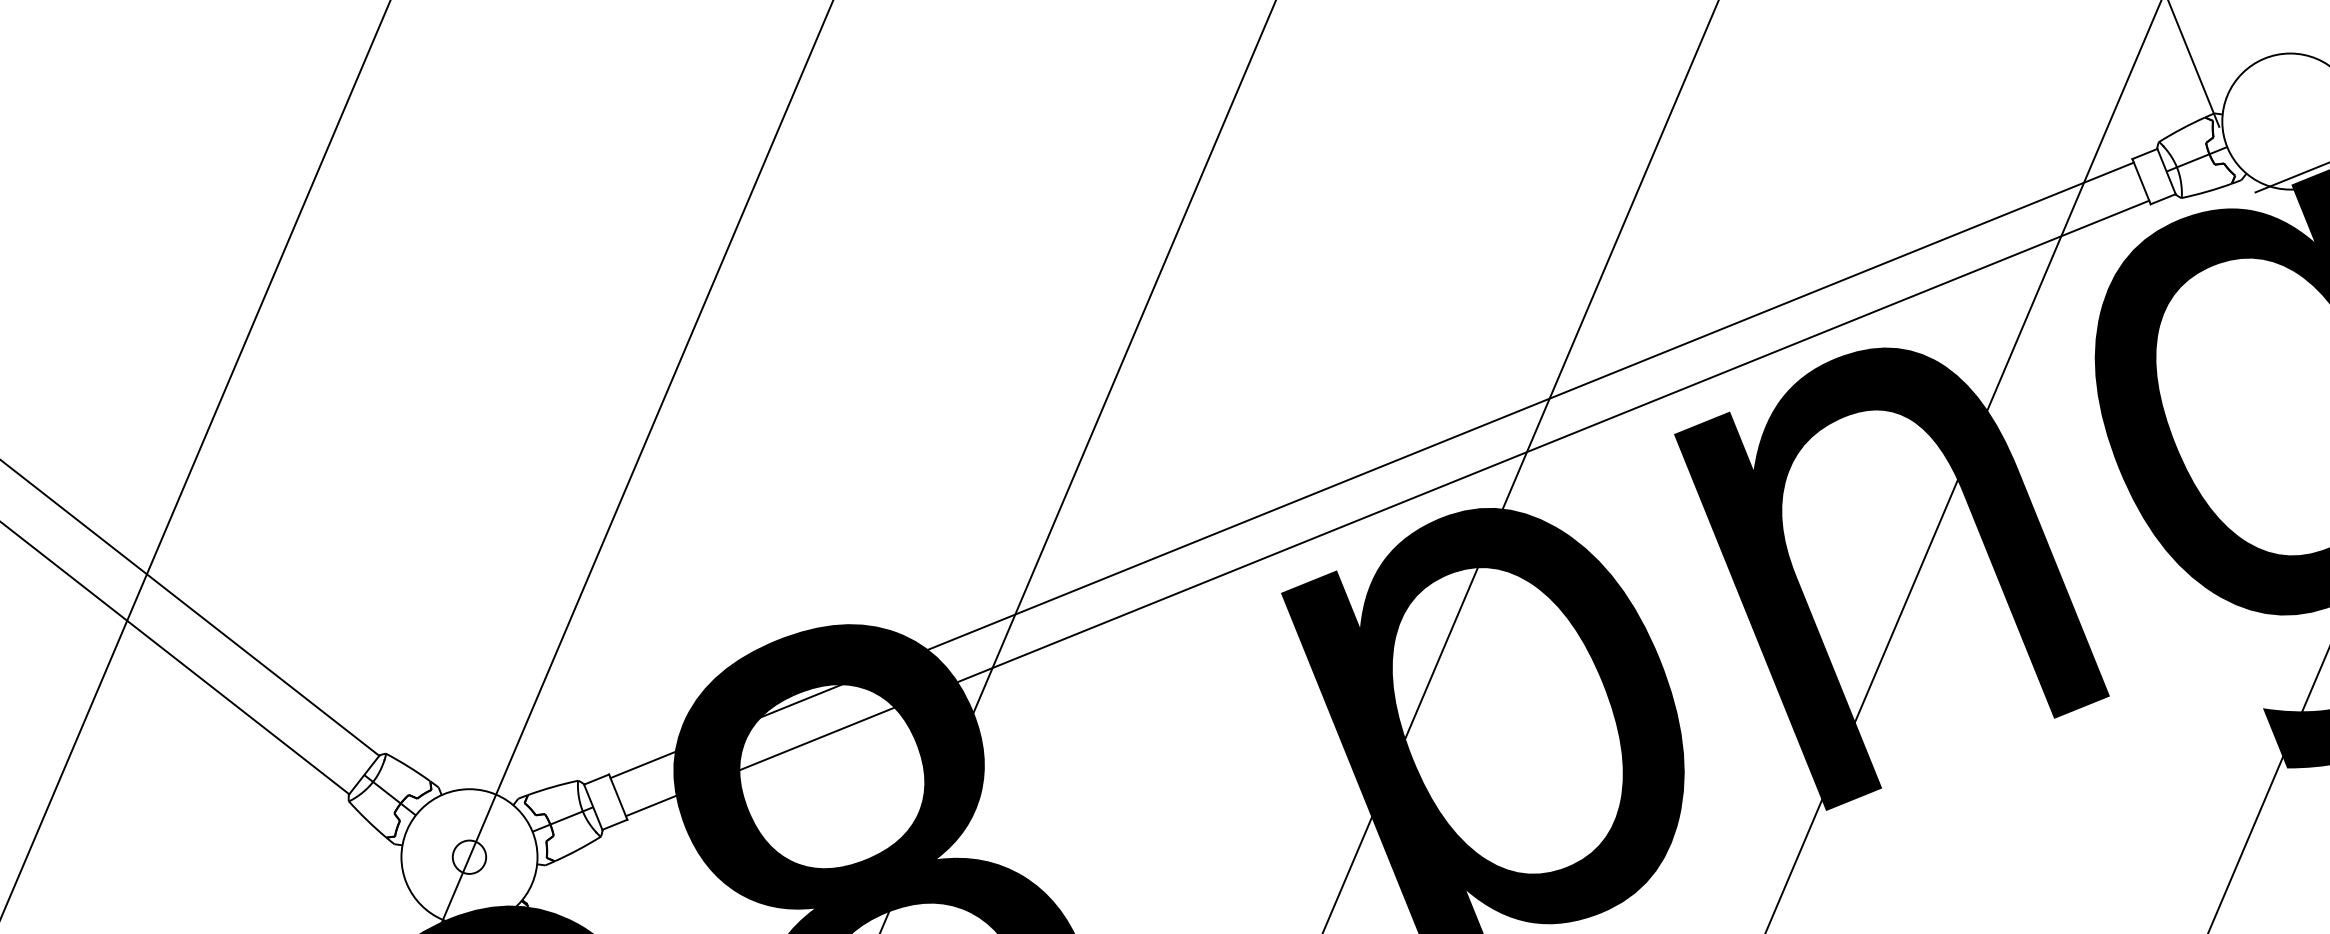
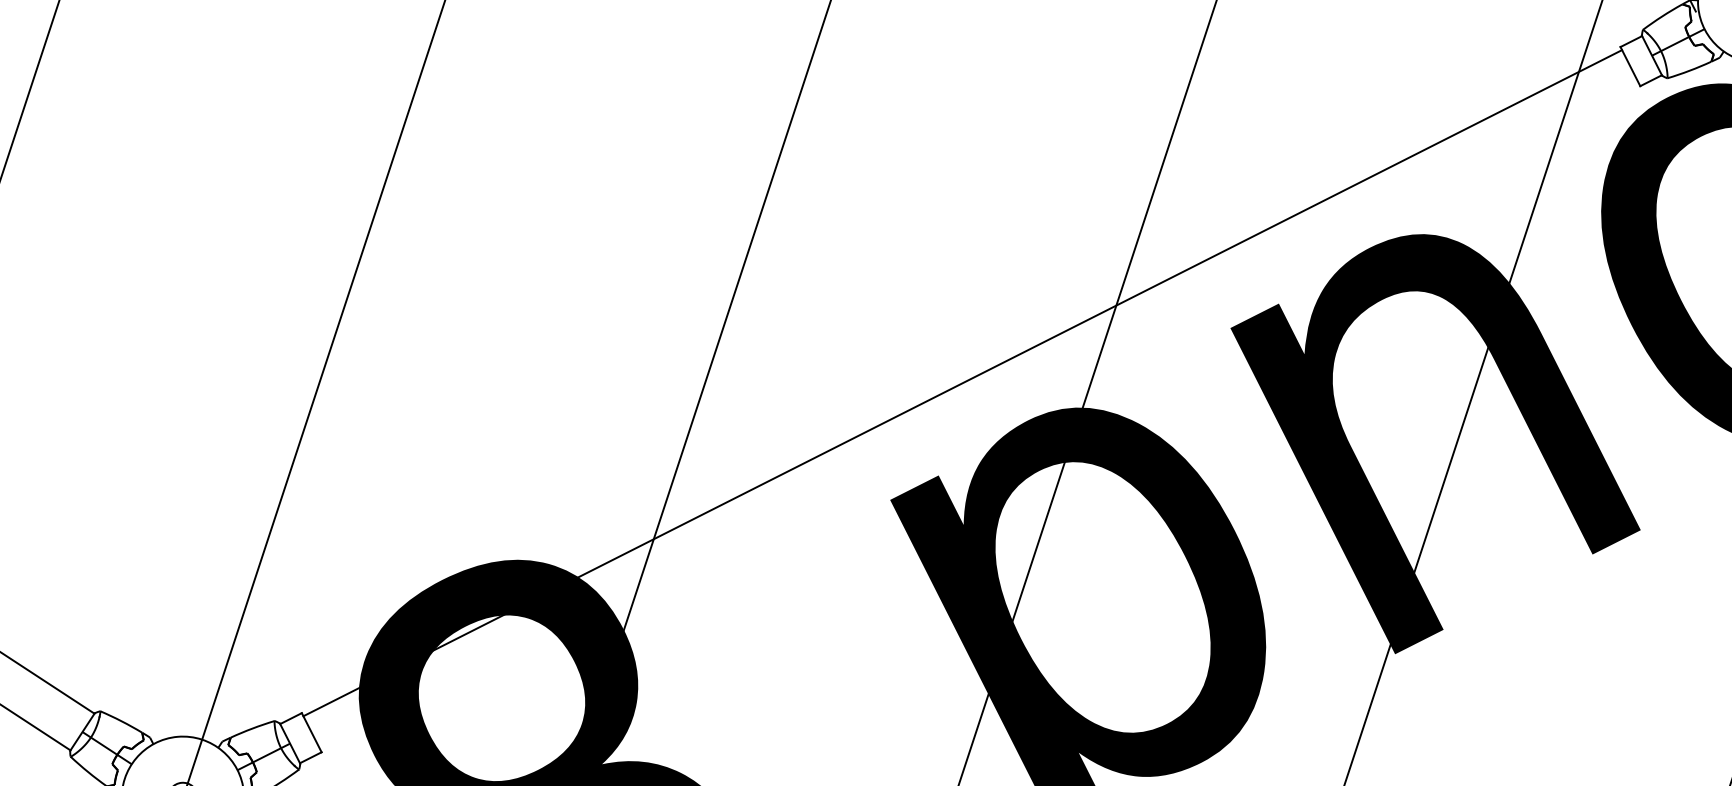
line: (1387, 508) -> (979, 416), removed

